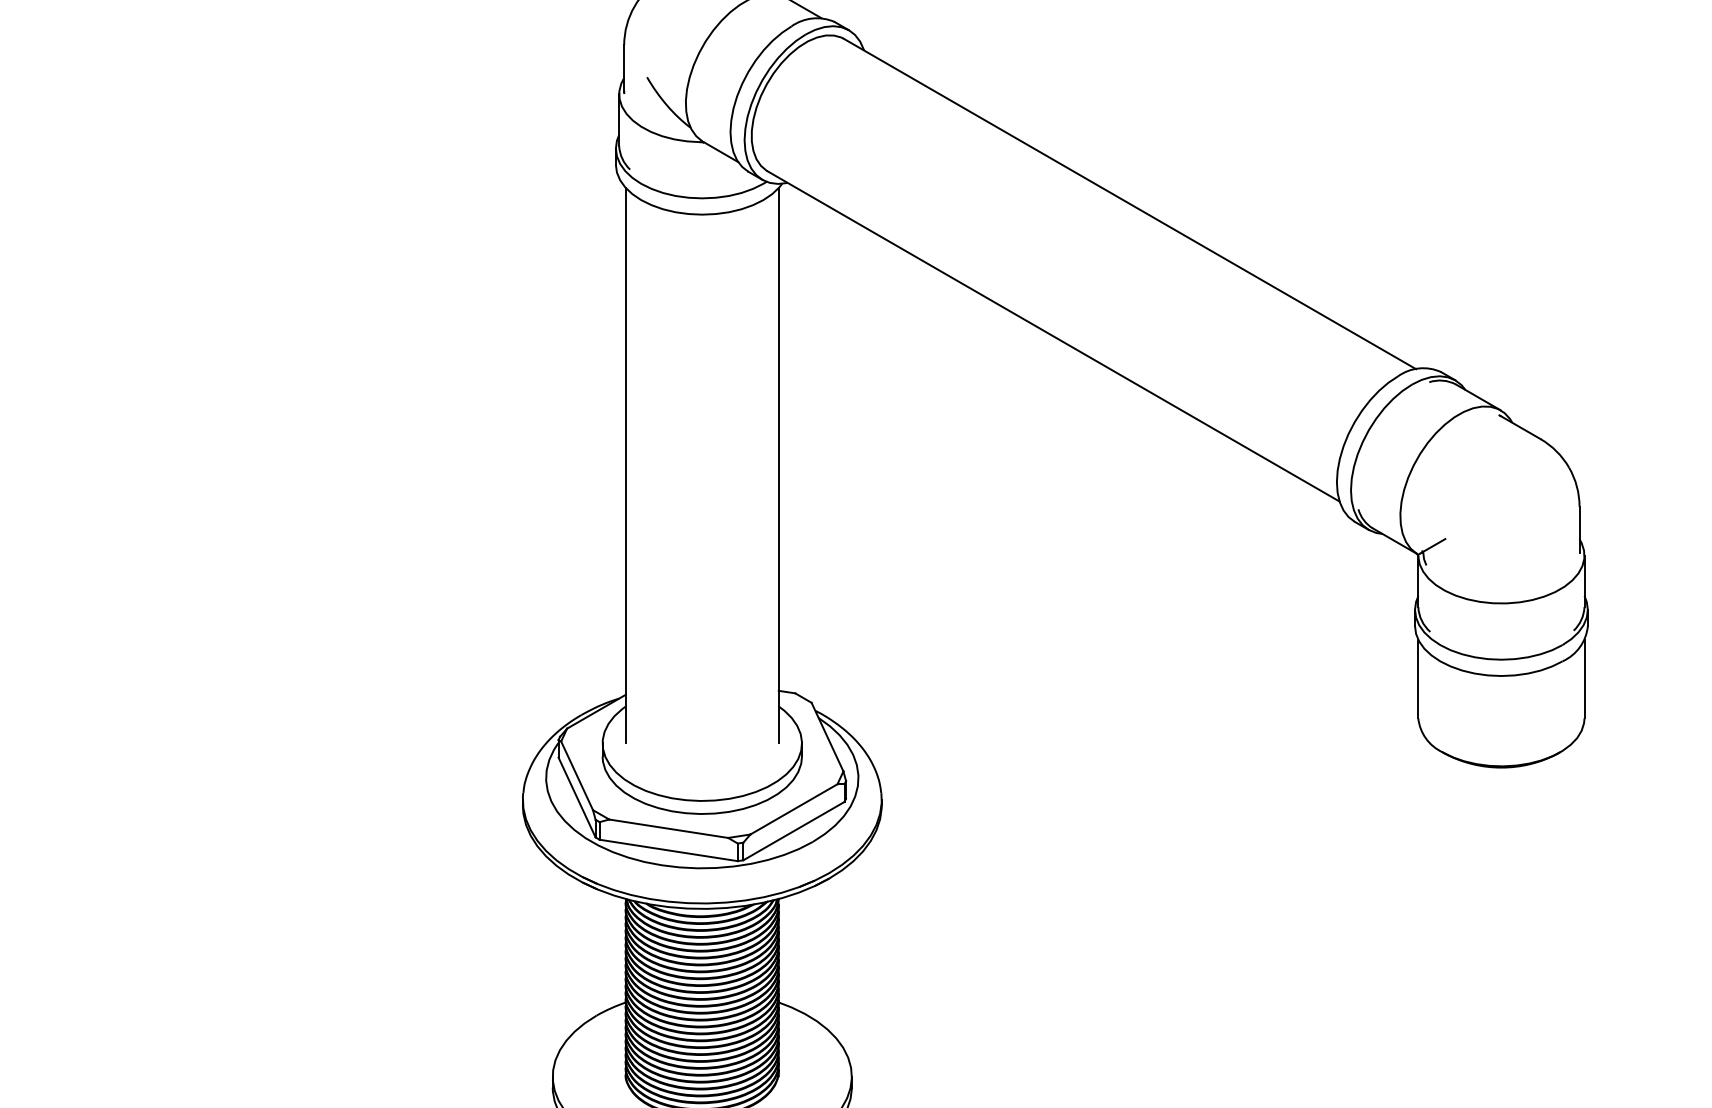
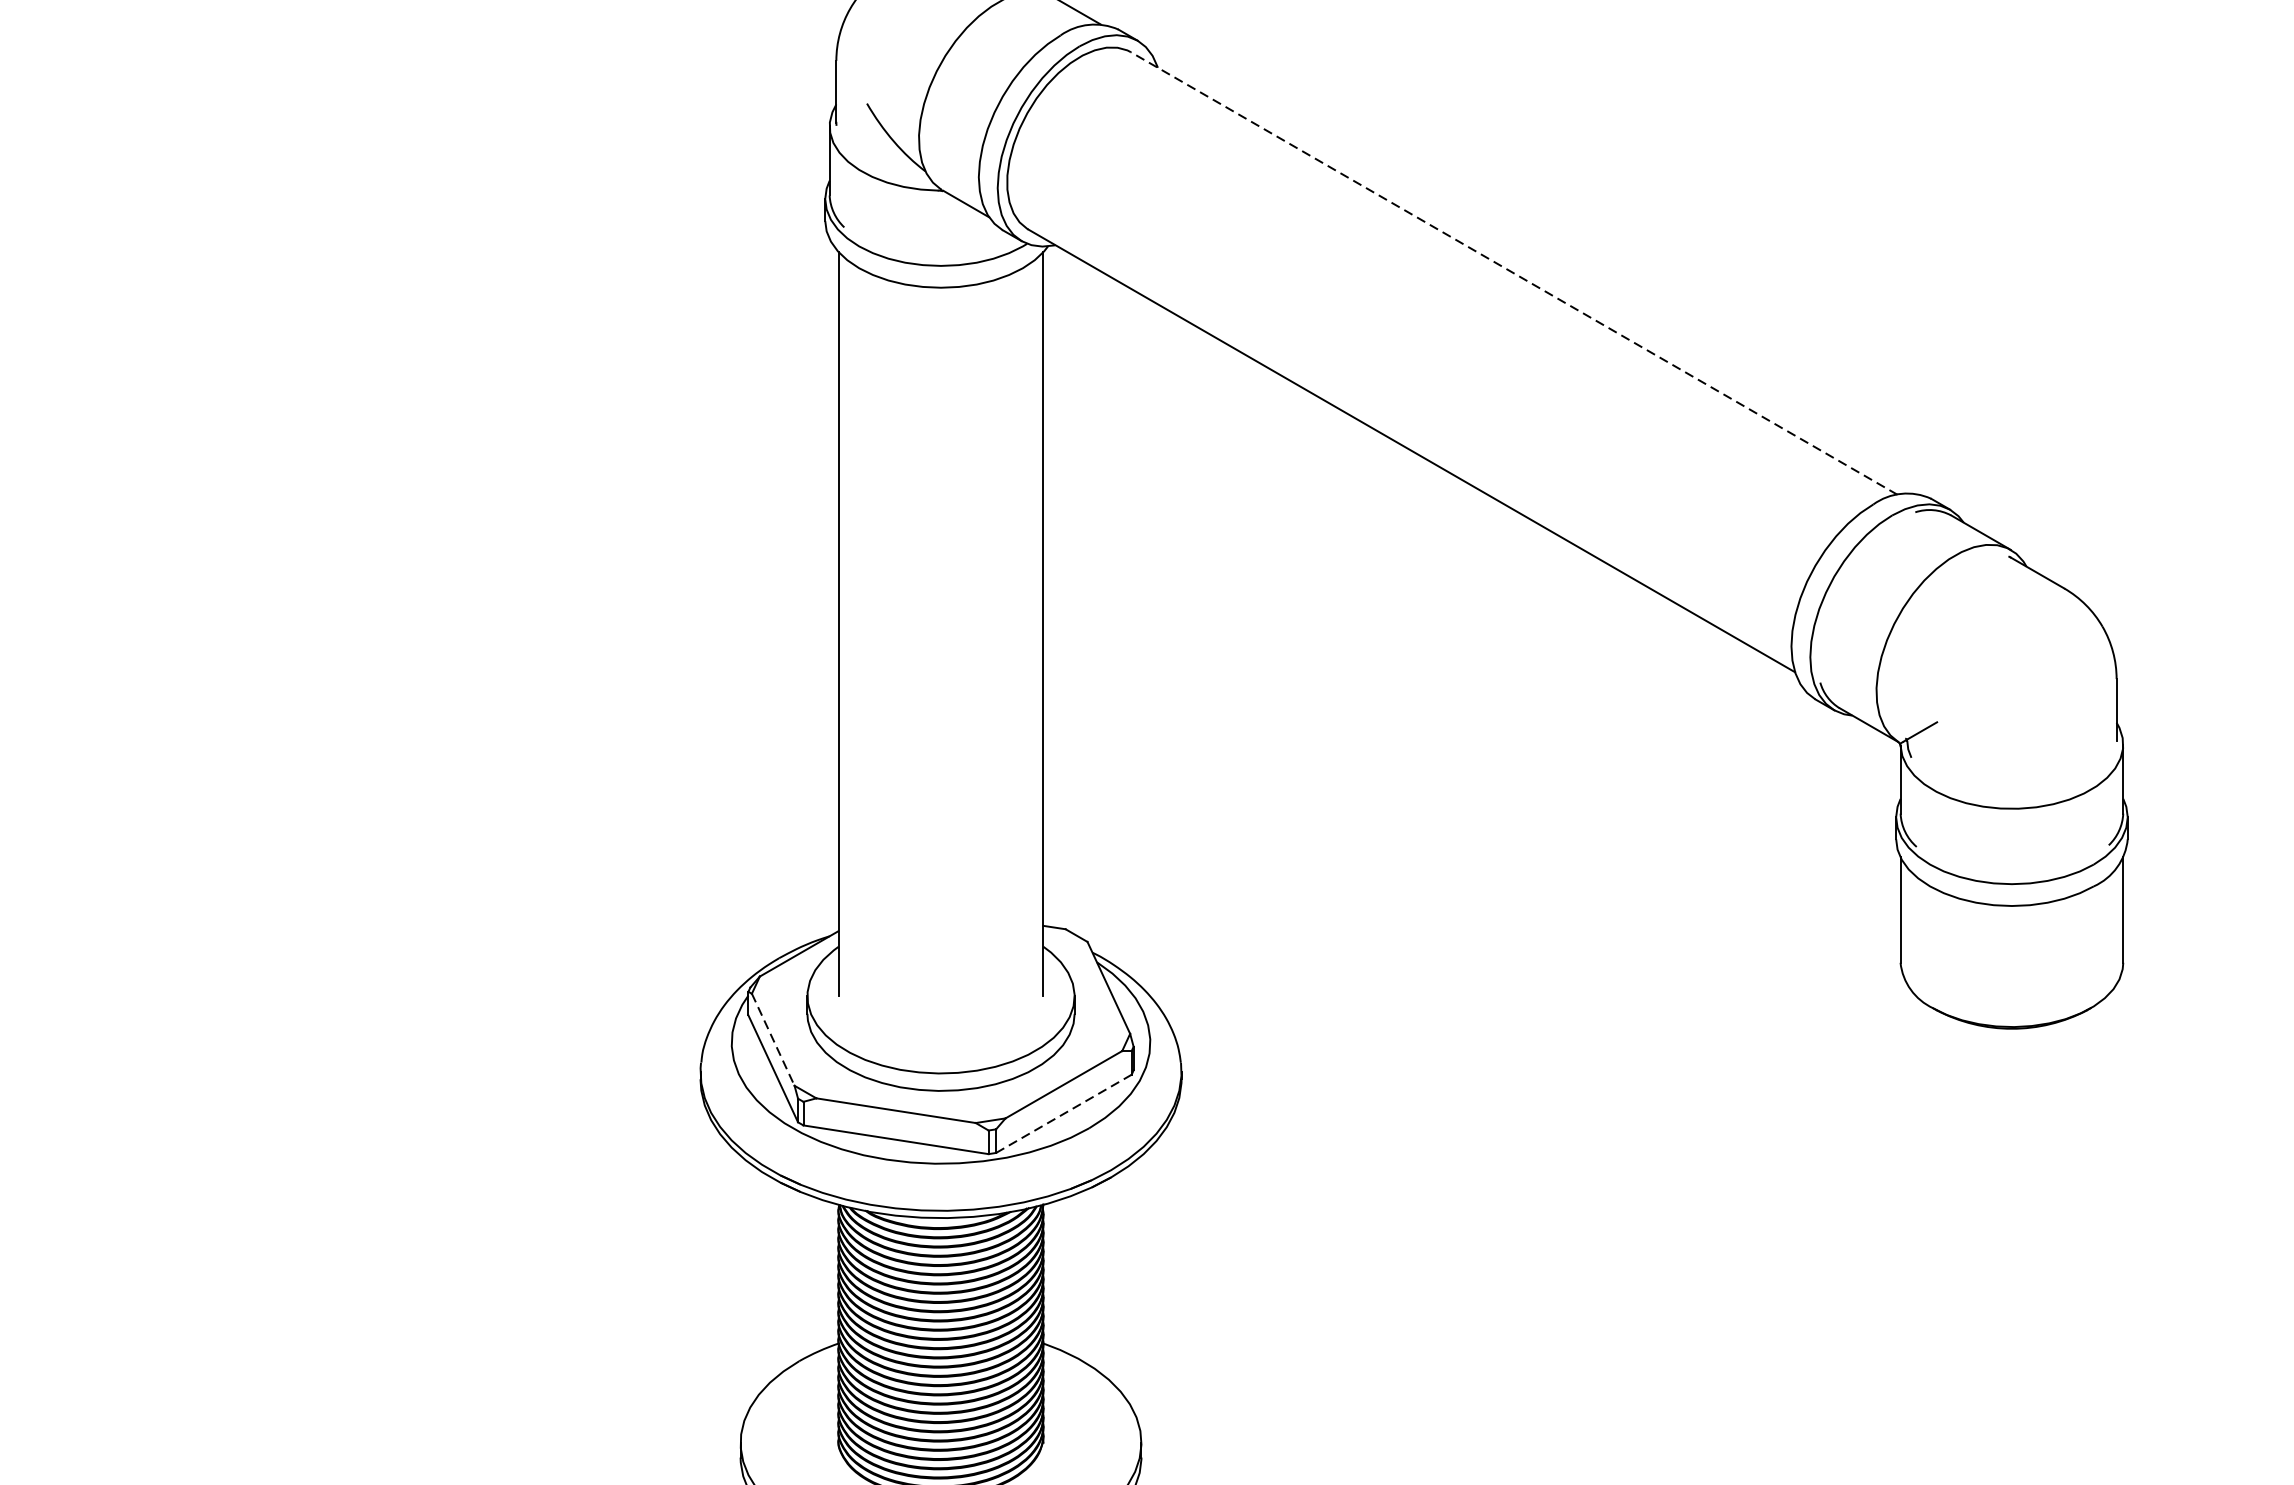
line: (1129, 203) -> (1513, 272), solid -> dashed
line: (577, 775) -> (773, 1039), solid -> dashed
line: (794, 830) -> (1064, 1113), solid -> dashed

